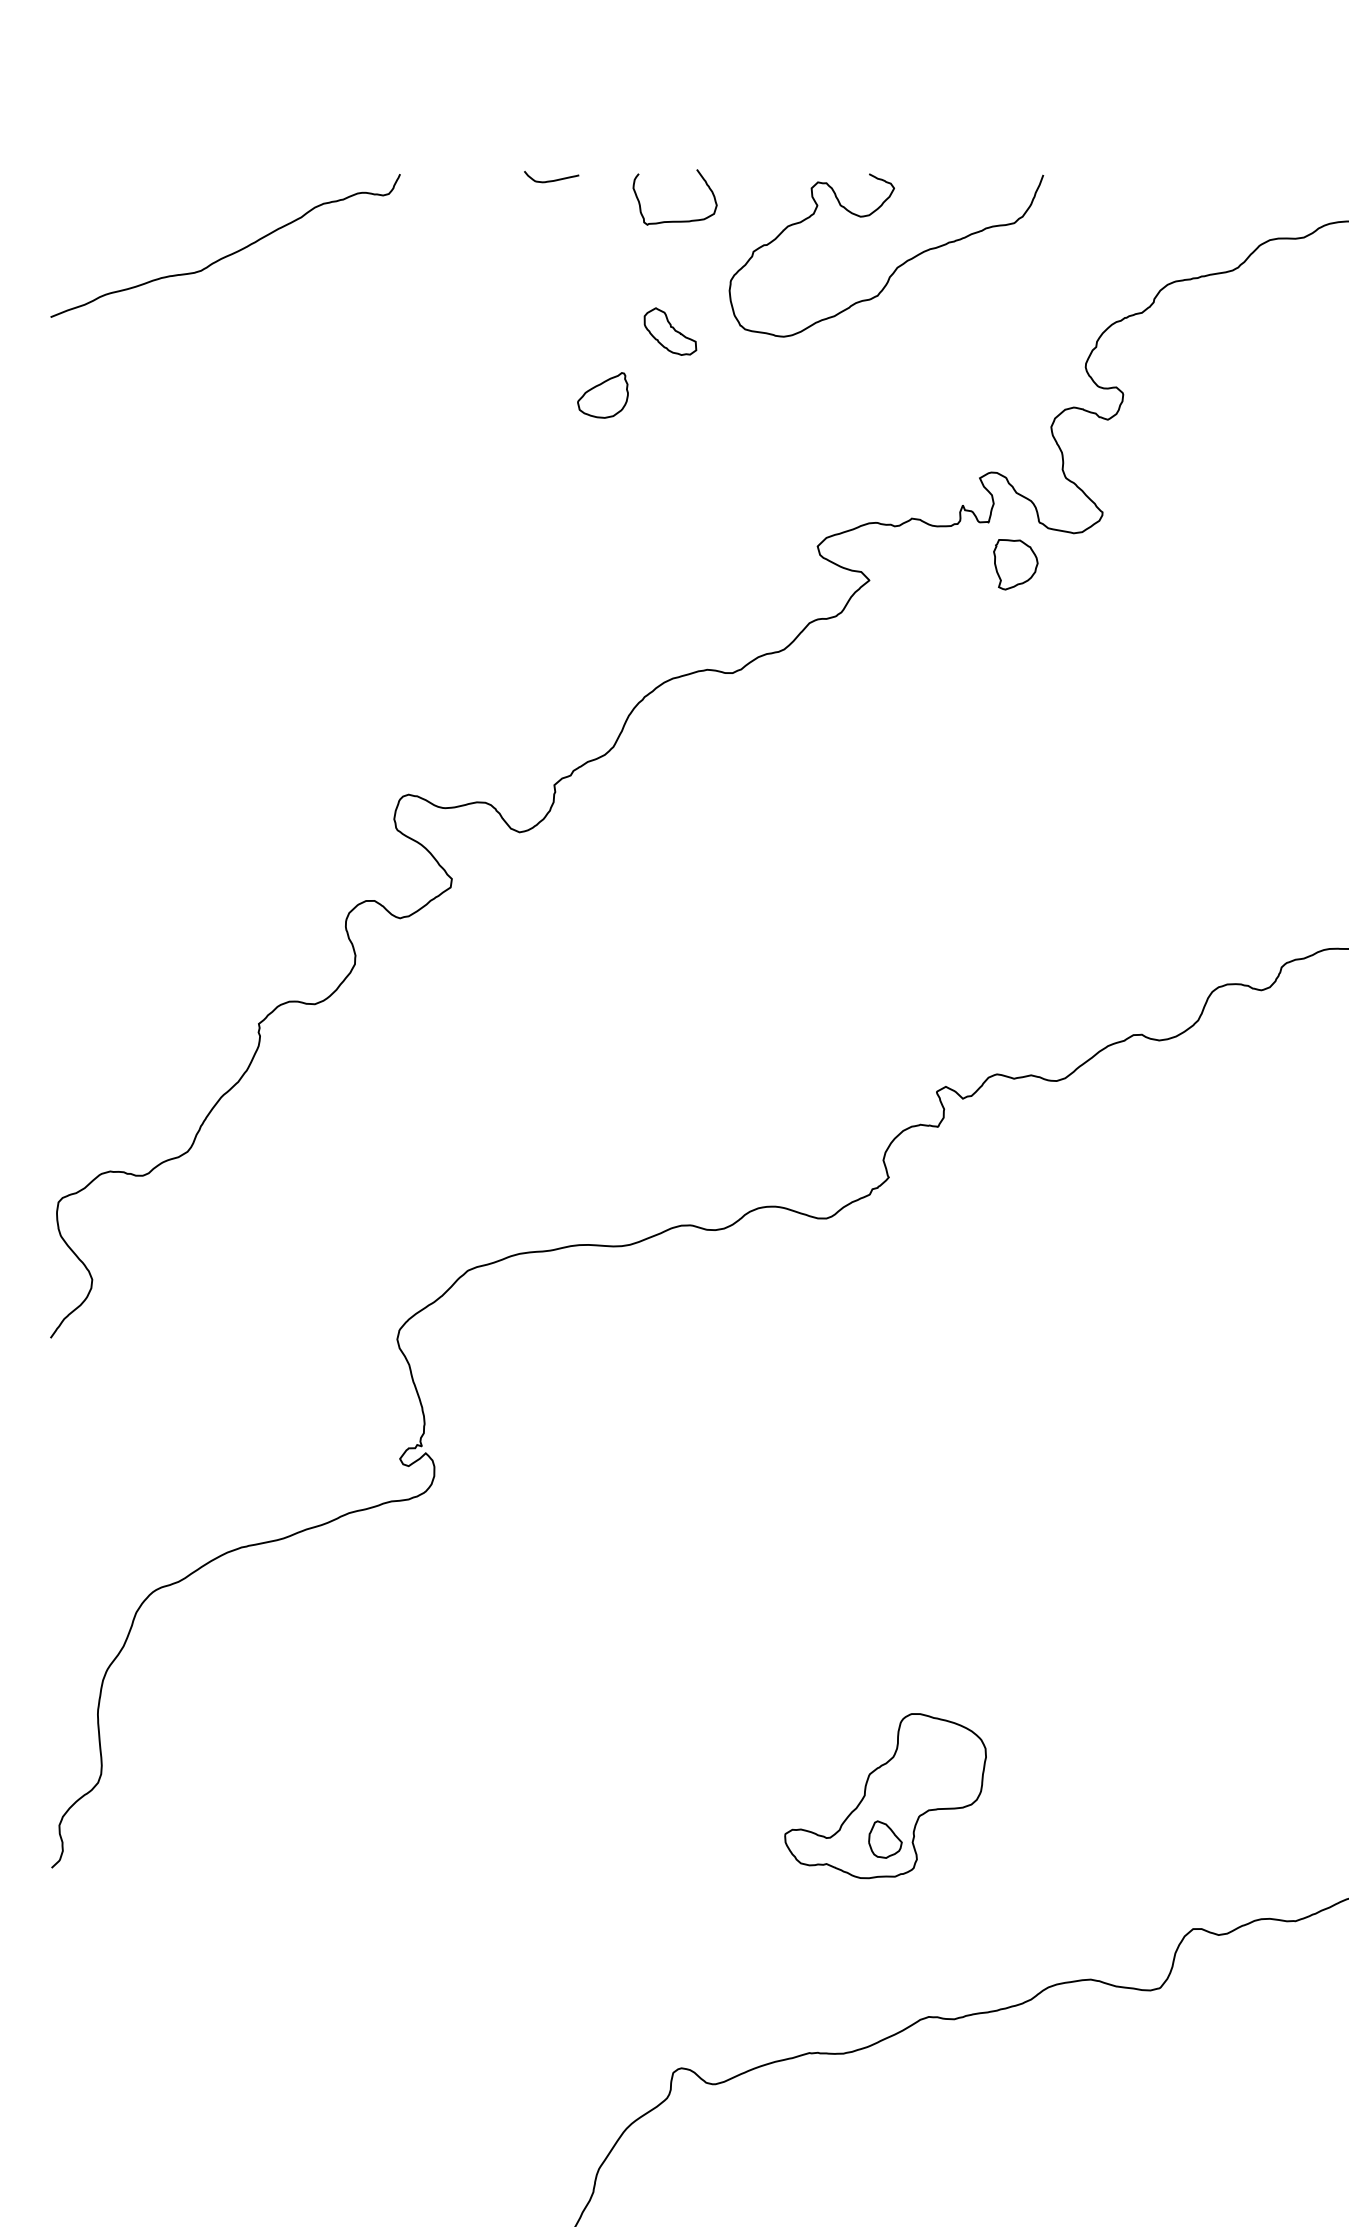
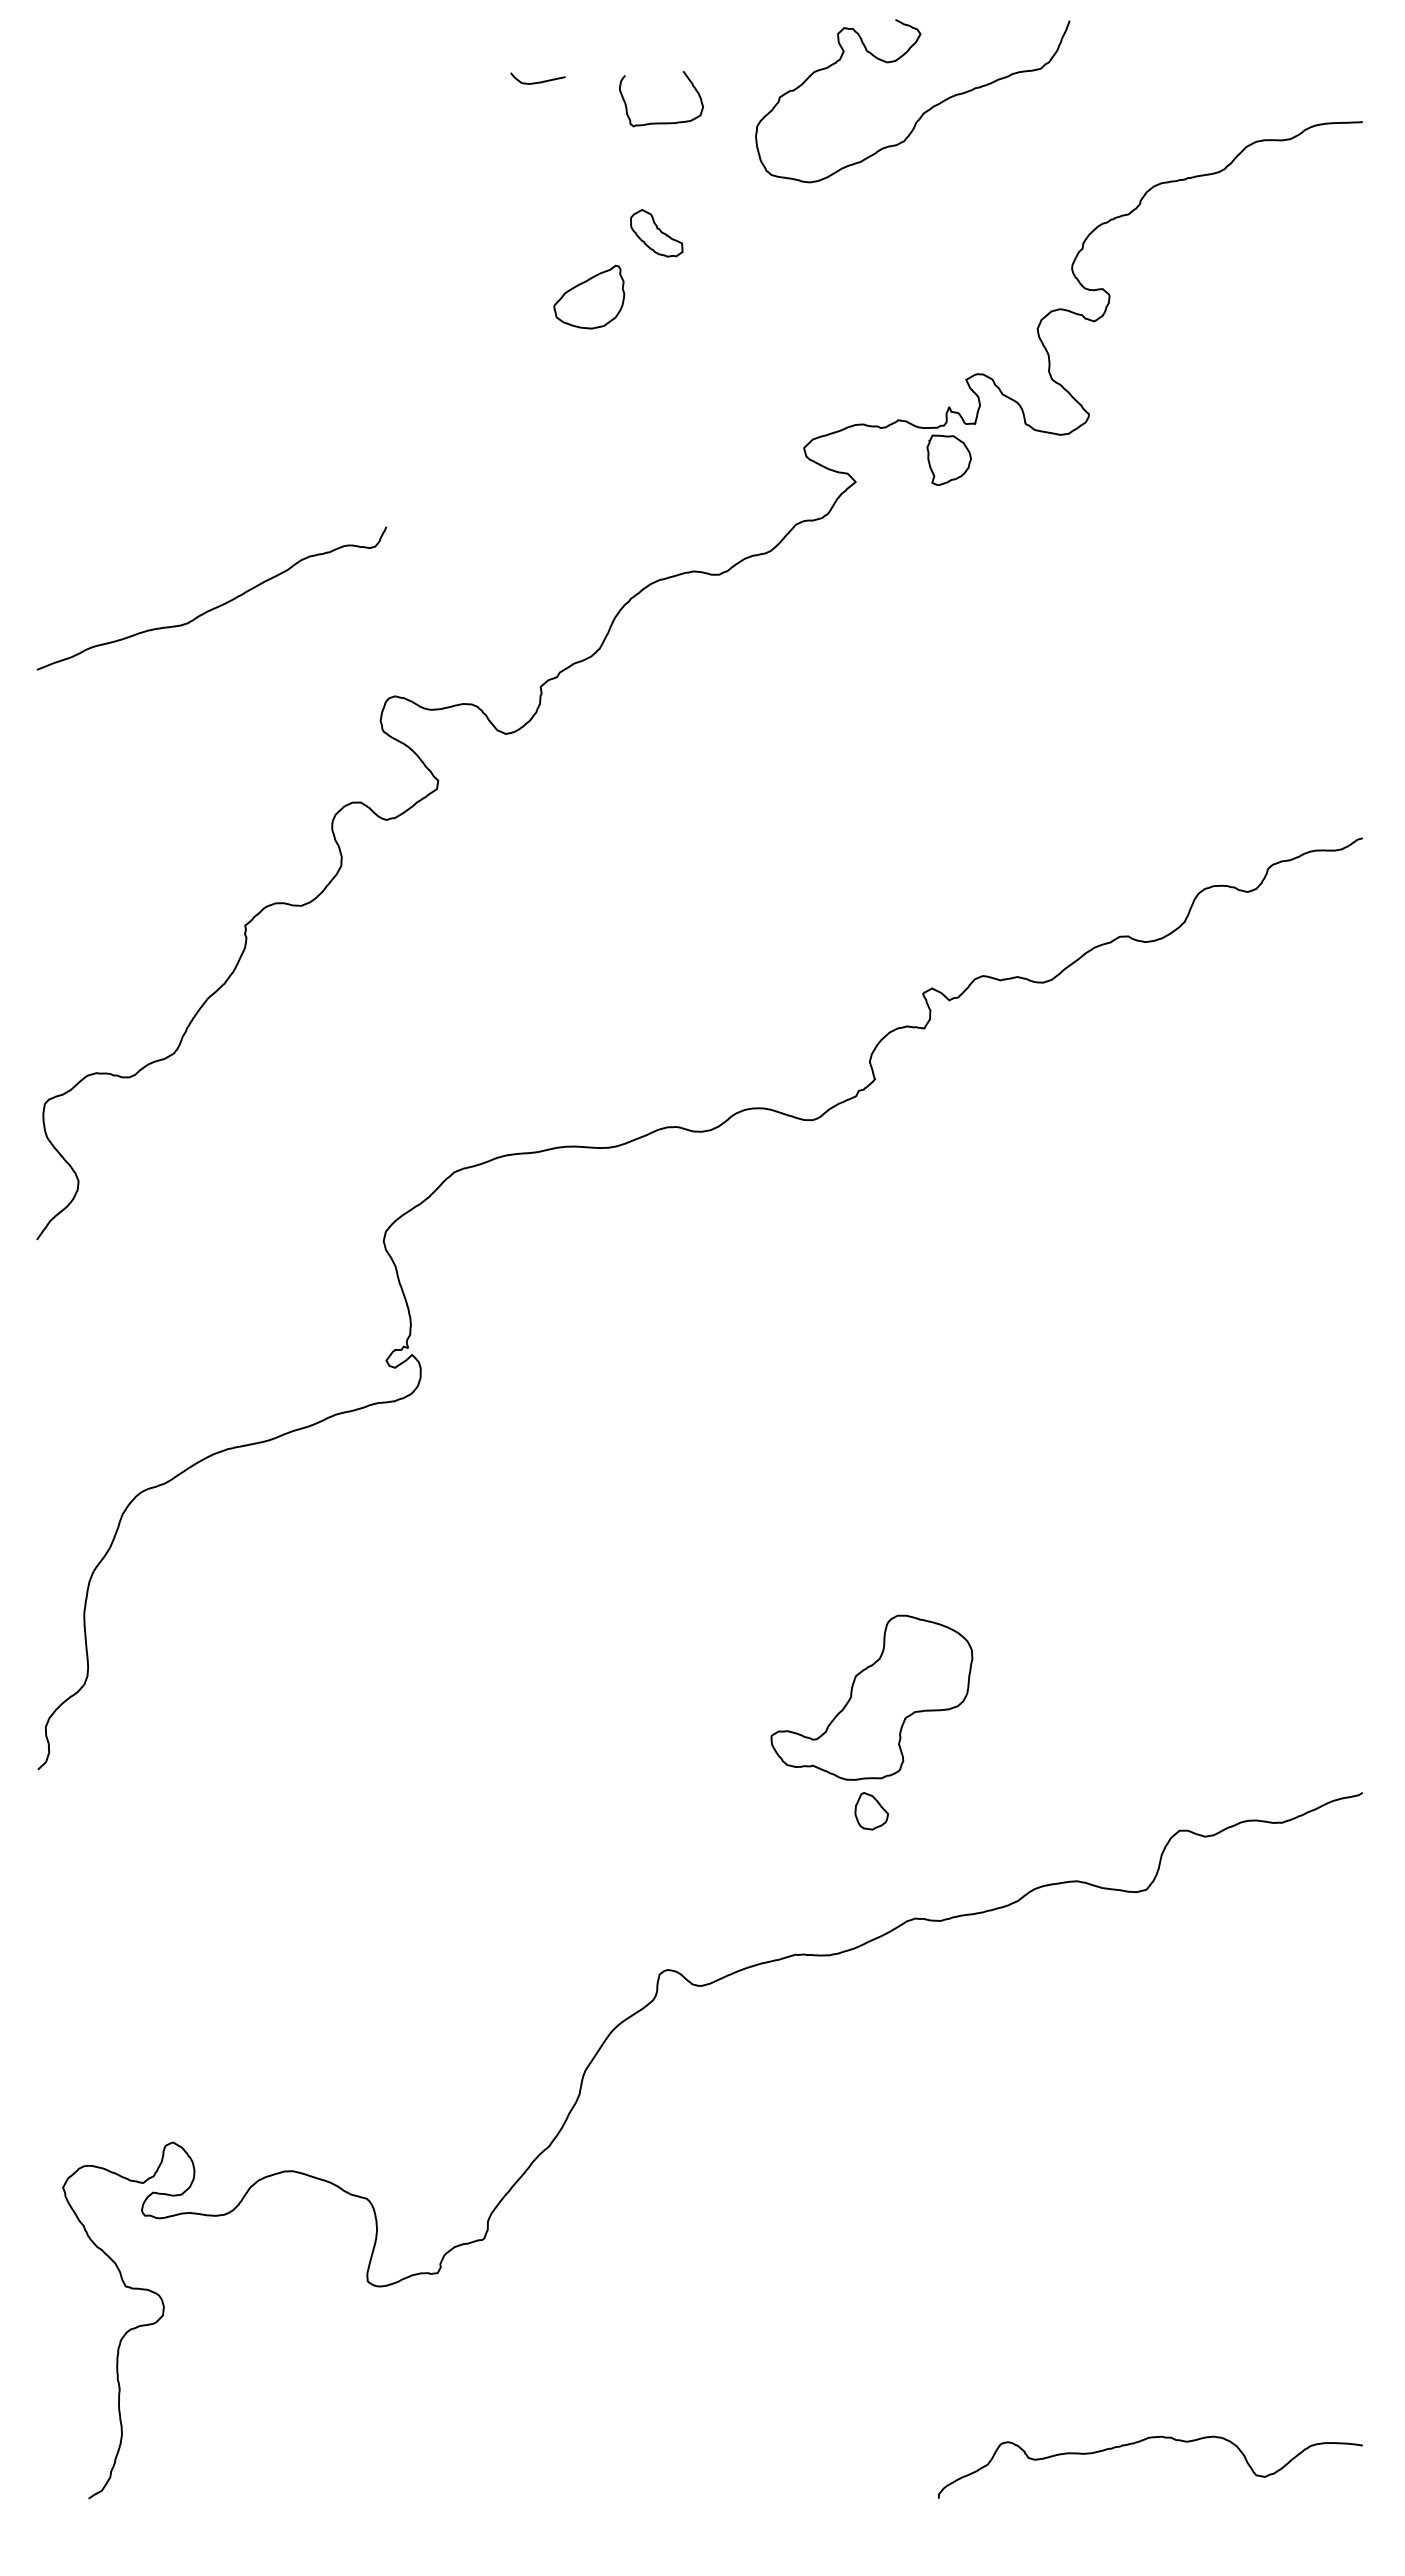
curve: (227, 254) -> (213, 607), moved
curve: (897, 266) -> (923, 112), moved
part: (603, 394) -> (589, 296), size x1.4
part: (1015, 564) -> (948, 460), moved
part: (885, 1839) -> (871, 1811), moved

